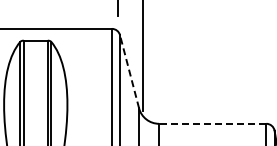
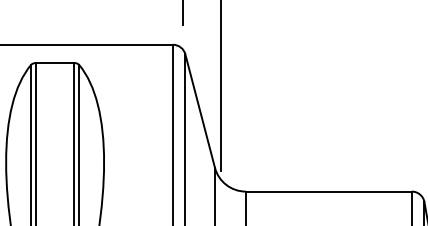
line: (129, 71) -> (200, 110), dashed -> solid
line: (212, 123) -> (328, 191), dashed -> solid

